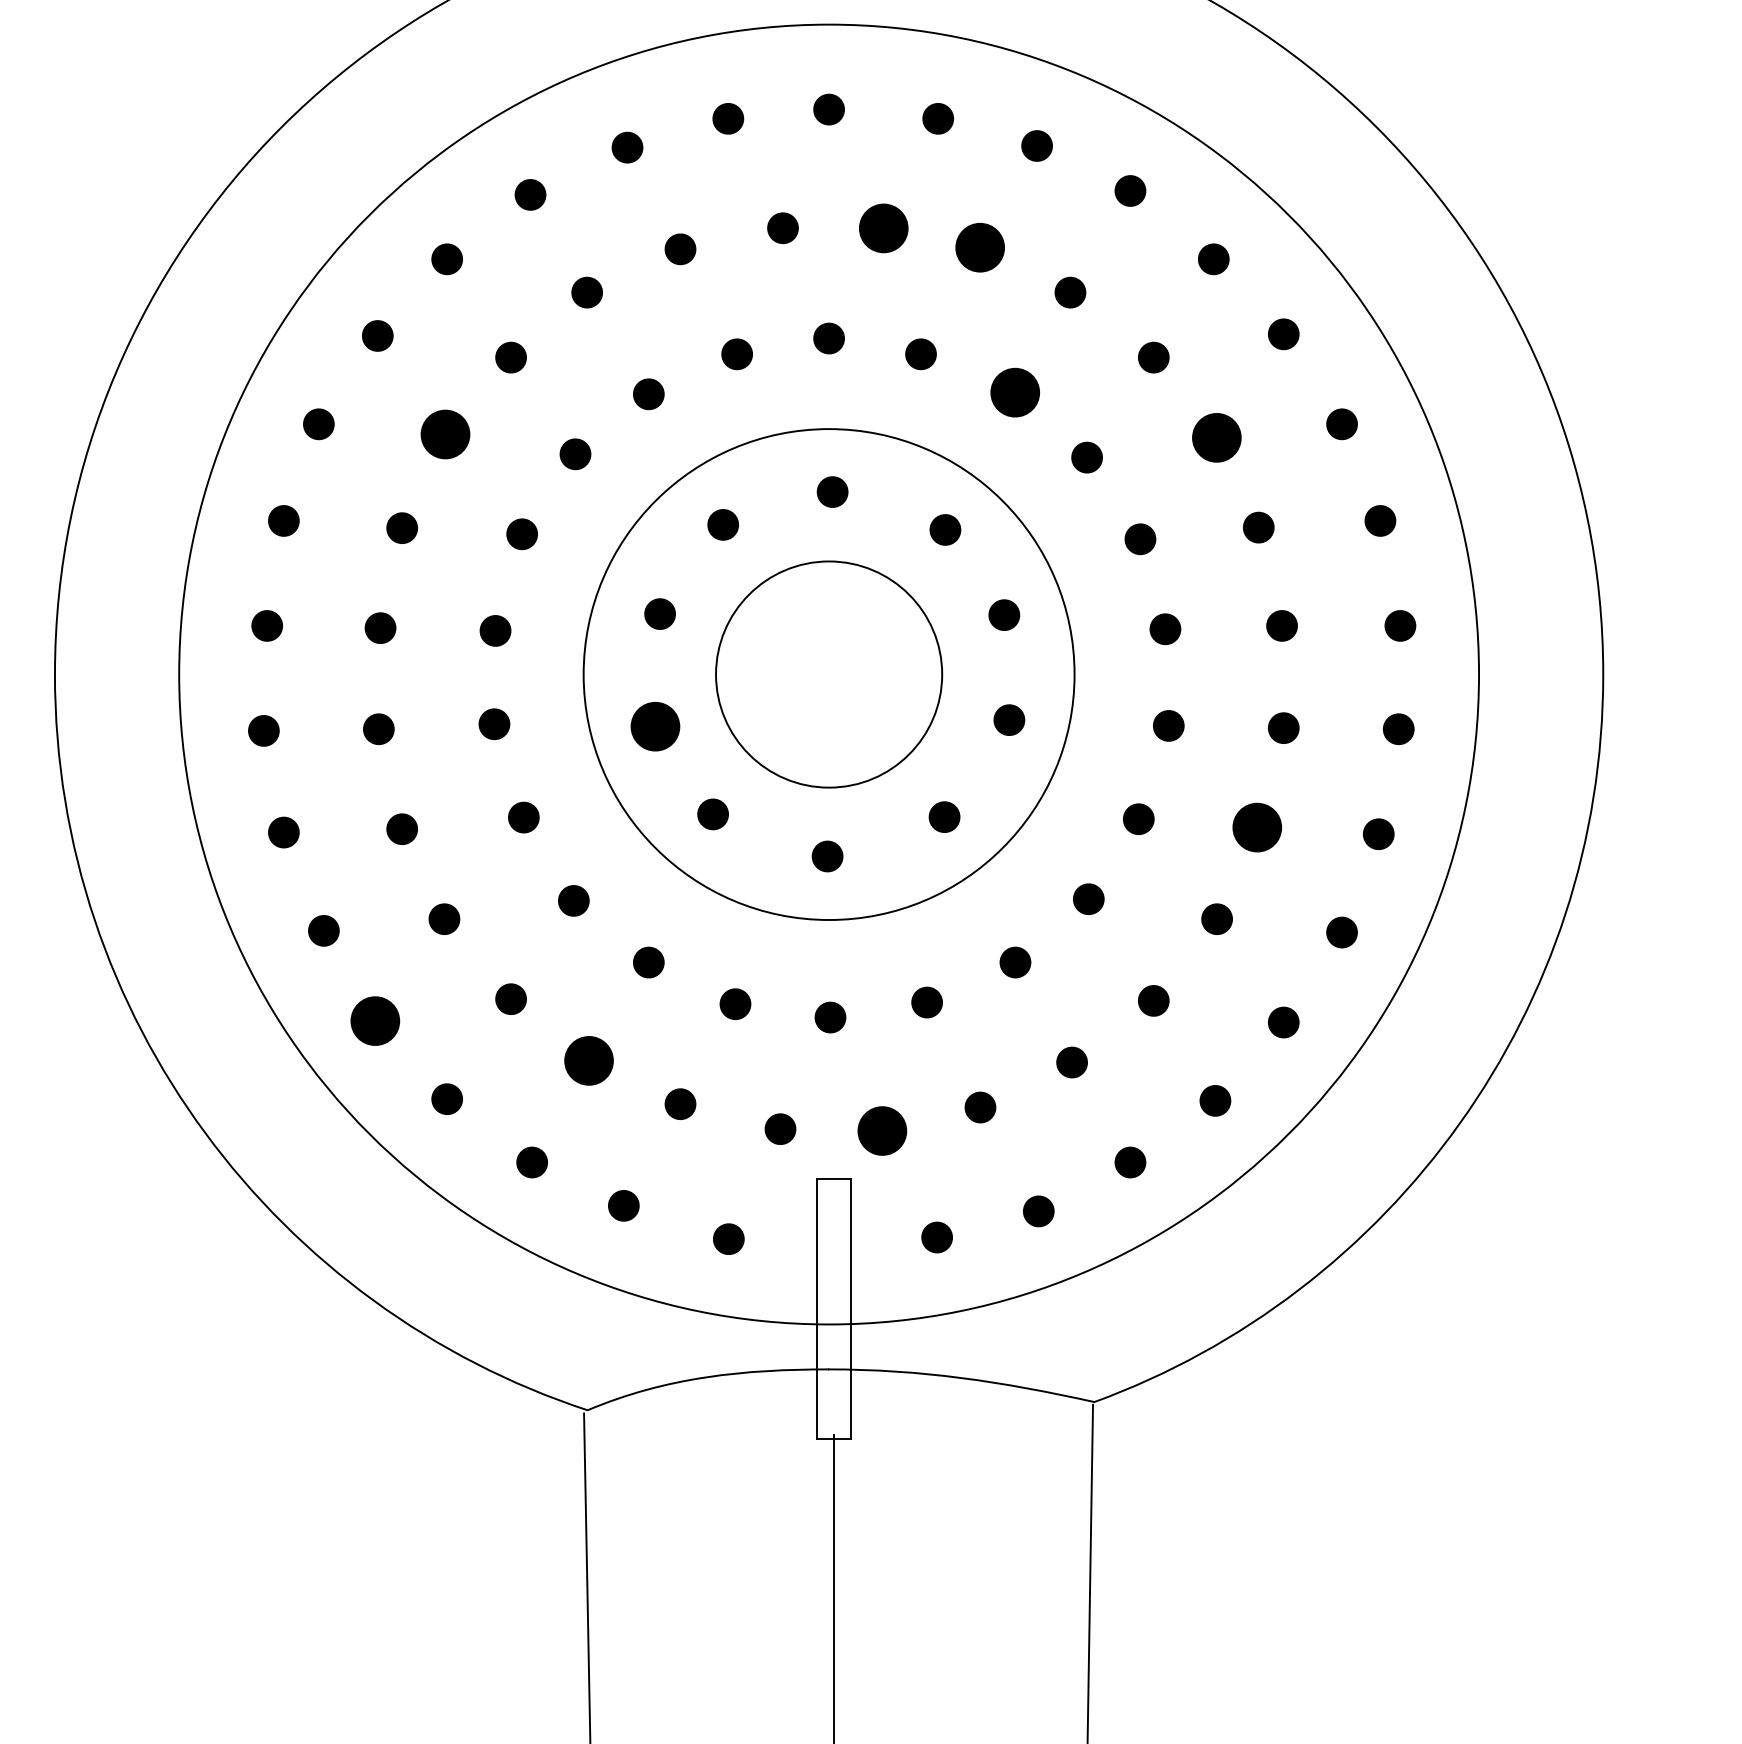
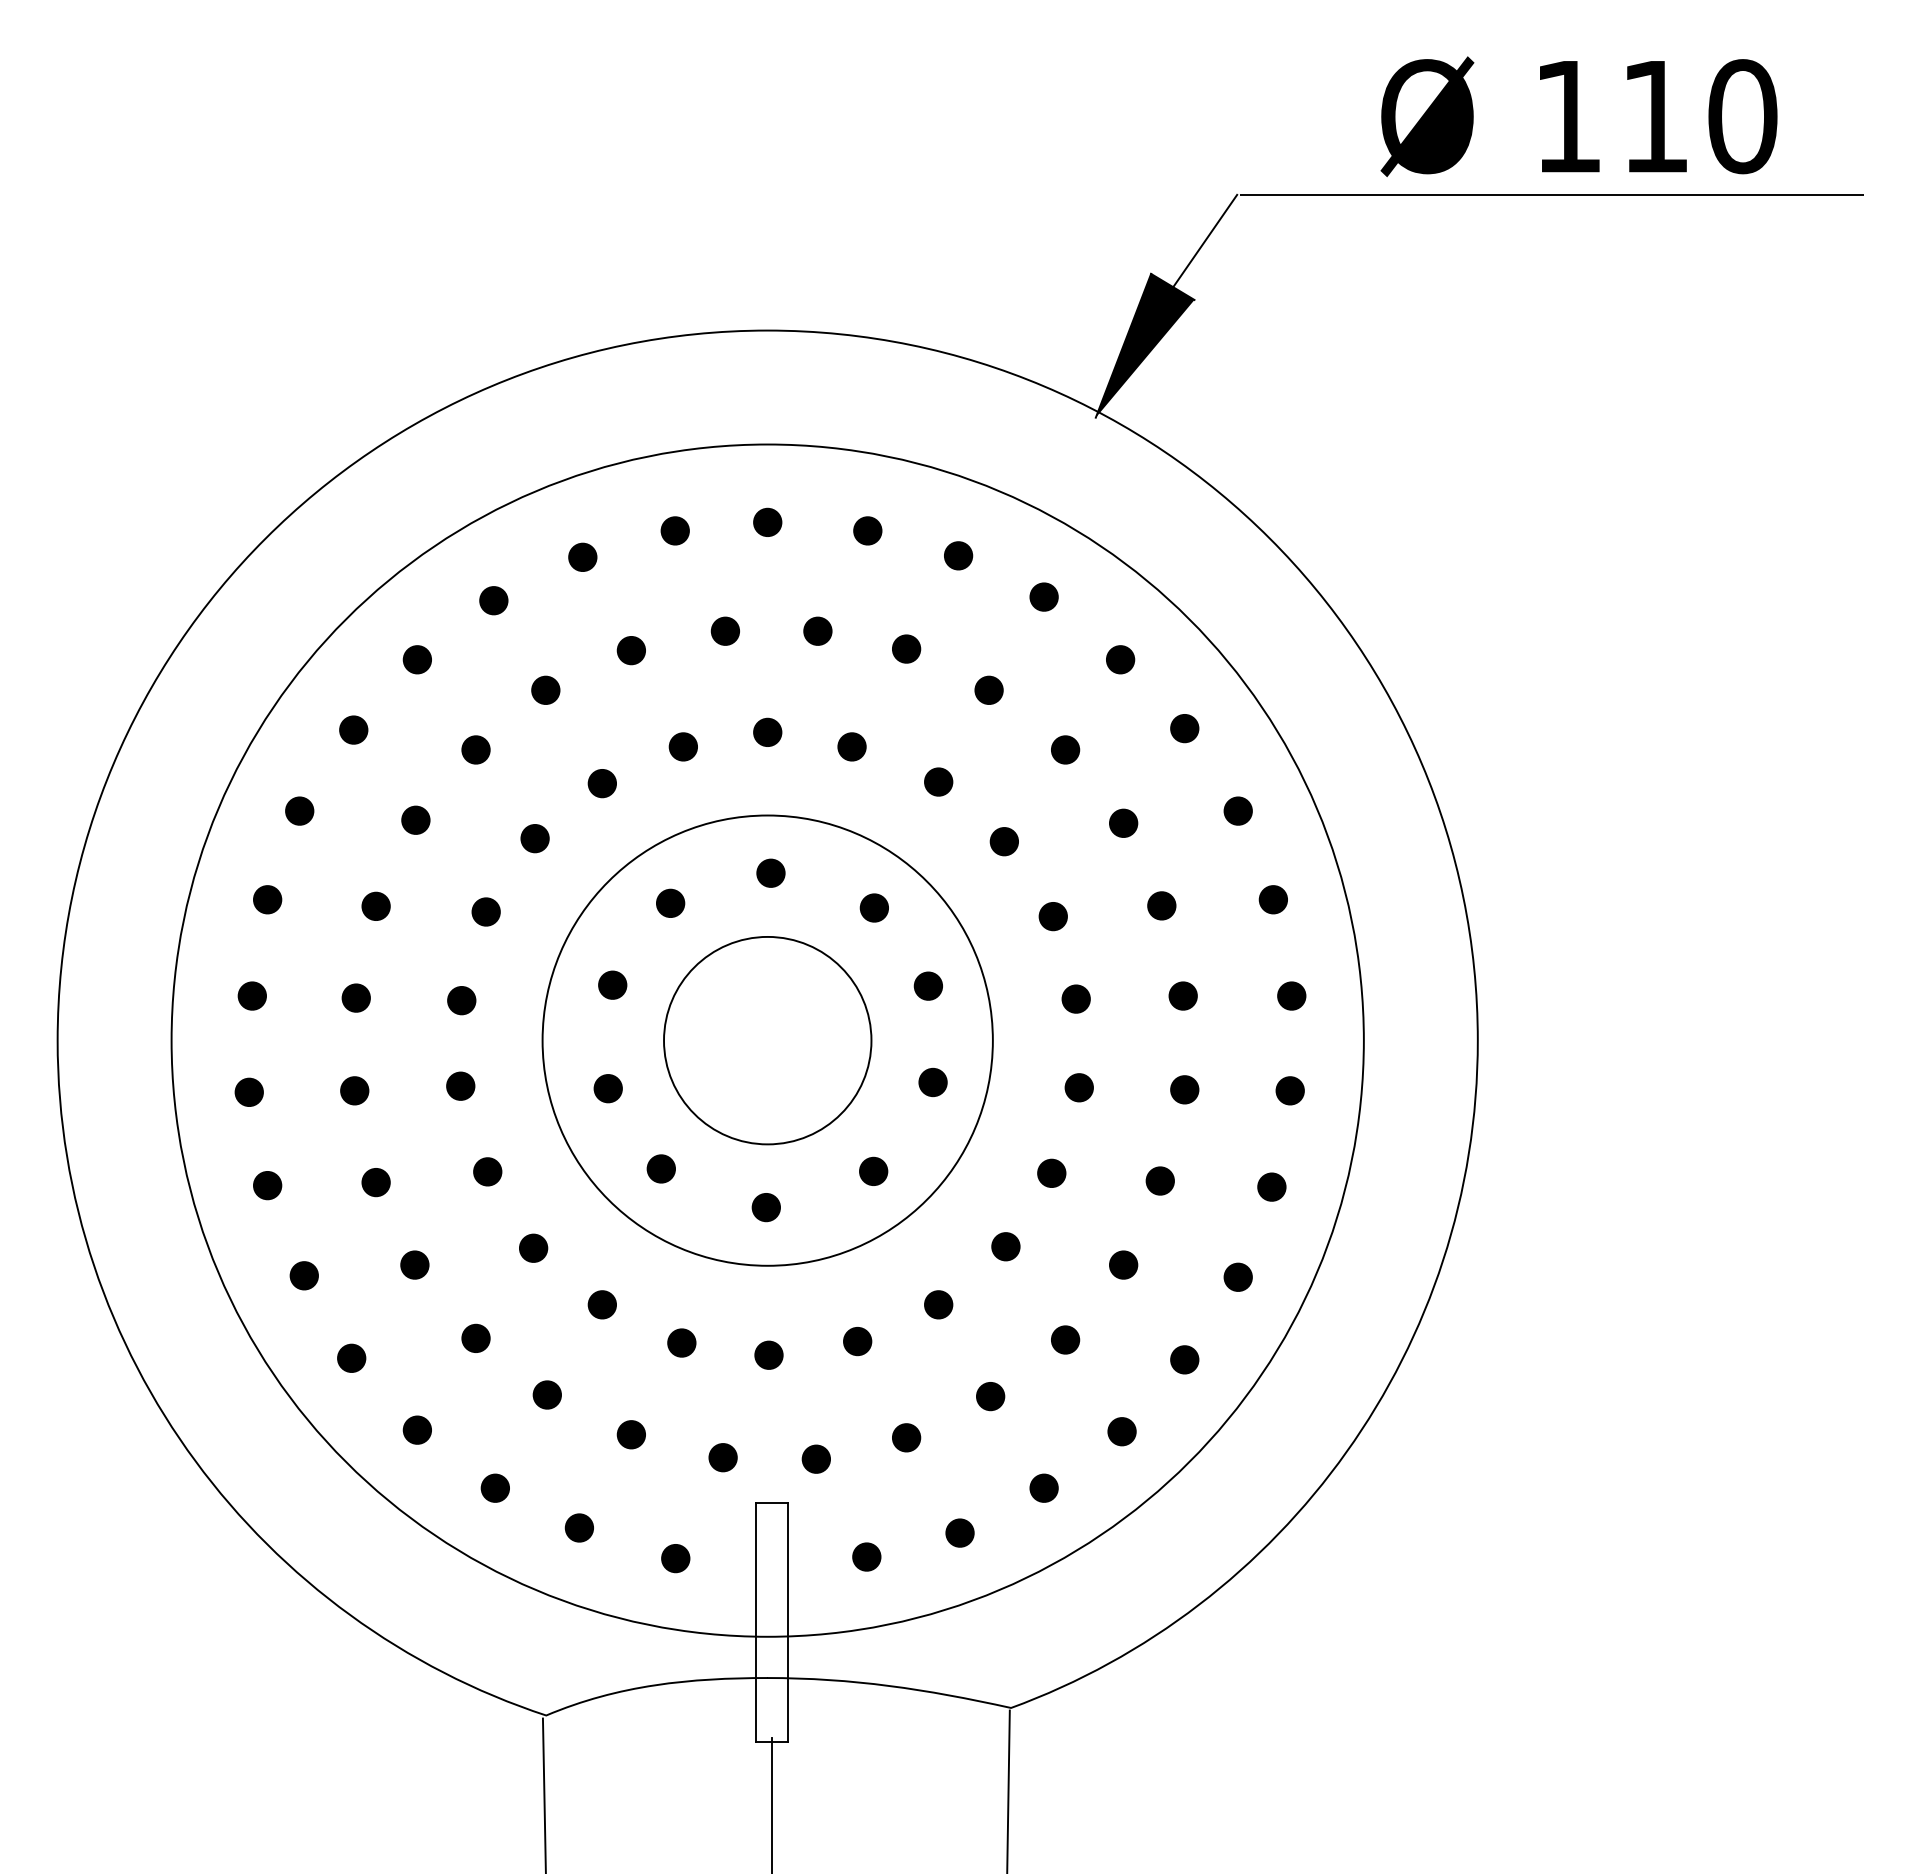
part: (883, 227) -> (817, 630), size x0.62
part: (980, 247) -> (906, 648), size x0.62
part: (1015, 392) -> (938, 781), size x0.62
part: (445, 433) -> (415, 819), size x0.62
part: (1216, 436) -> (1123, 822), size x0.62
part: (654, 726) -> (607, 1088), size x0.62
part: (1256, 827) -> (1159, 1180), size x0.62
part: (375, 1019) -> (351, 1357), size x0.62
part: (587, 1060) -> (546, 1394), size x0.62
part: (881, 1130) -> (815, 1458), size x0.62

